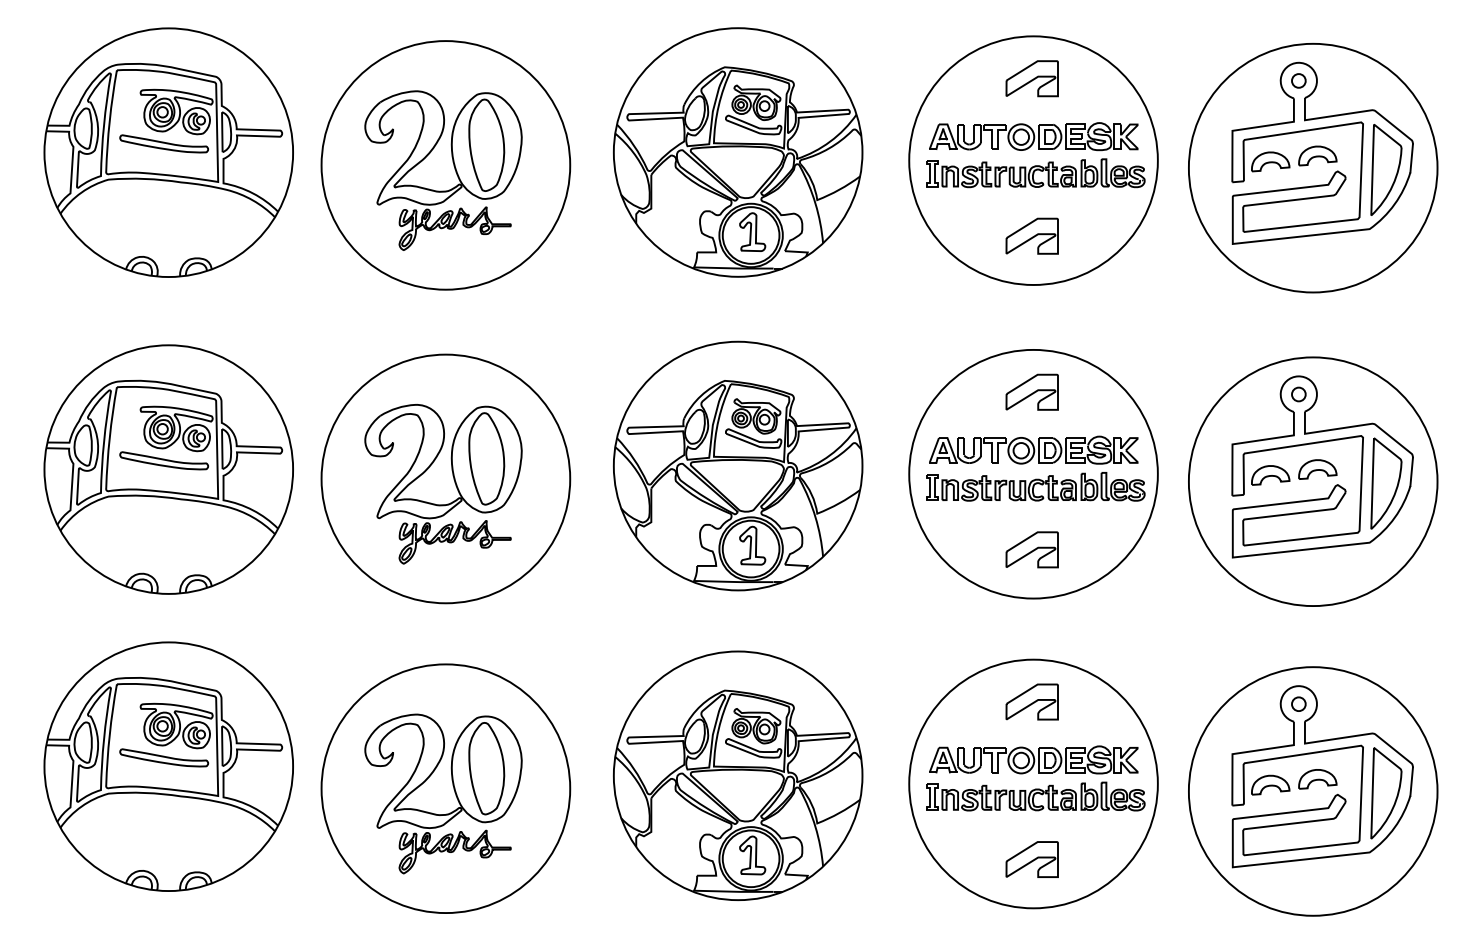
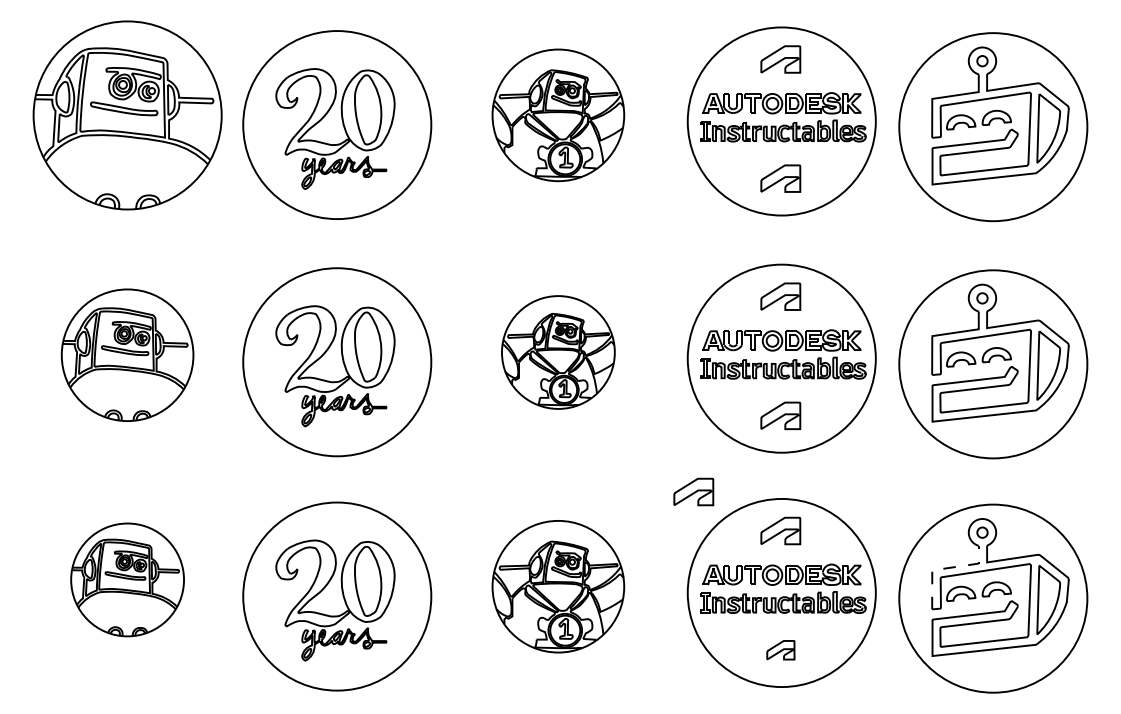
part: (738, 152) -> (558, 115), size x0.7
part: (738, 466) -> (558, 352), size x0.6
part: (168, 470) -> (127, 355), size x0.7
part: (916, 649) -> (693, 491), added
line: (1249, 751) -> (945, 568), solid -> dashed
part: (168, 766) -> (127, 579), size x0.6
part: (738, 775) -> (558, 586), size x0.7
part: (1031, 860) -> (780, 650), size x0.7

